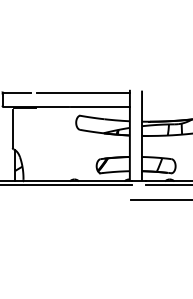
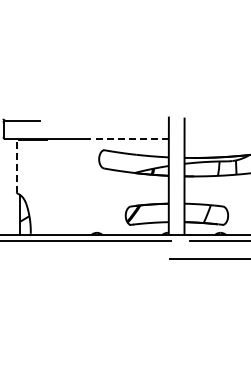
line: (83, 92) -> (108, 120), removed
line: (100, 107) -> (130, 139), solid -> dashed
line: (12, 129) -> (16, 167), solid -> dashed

